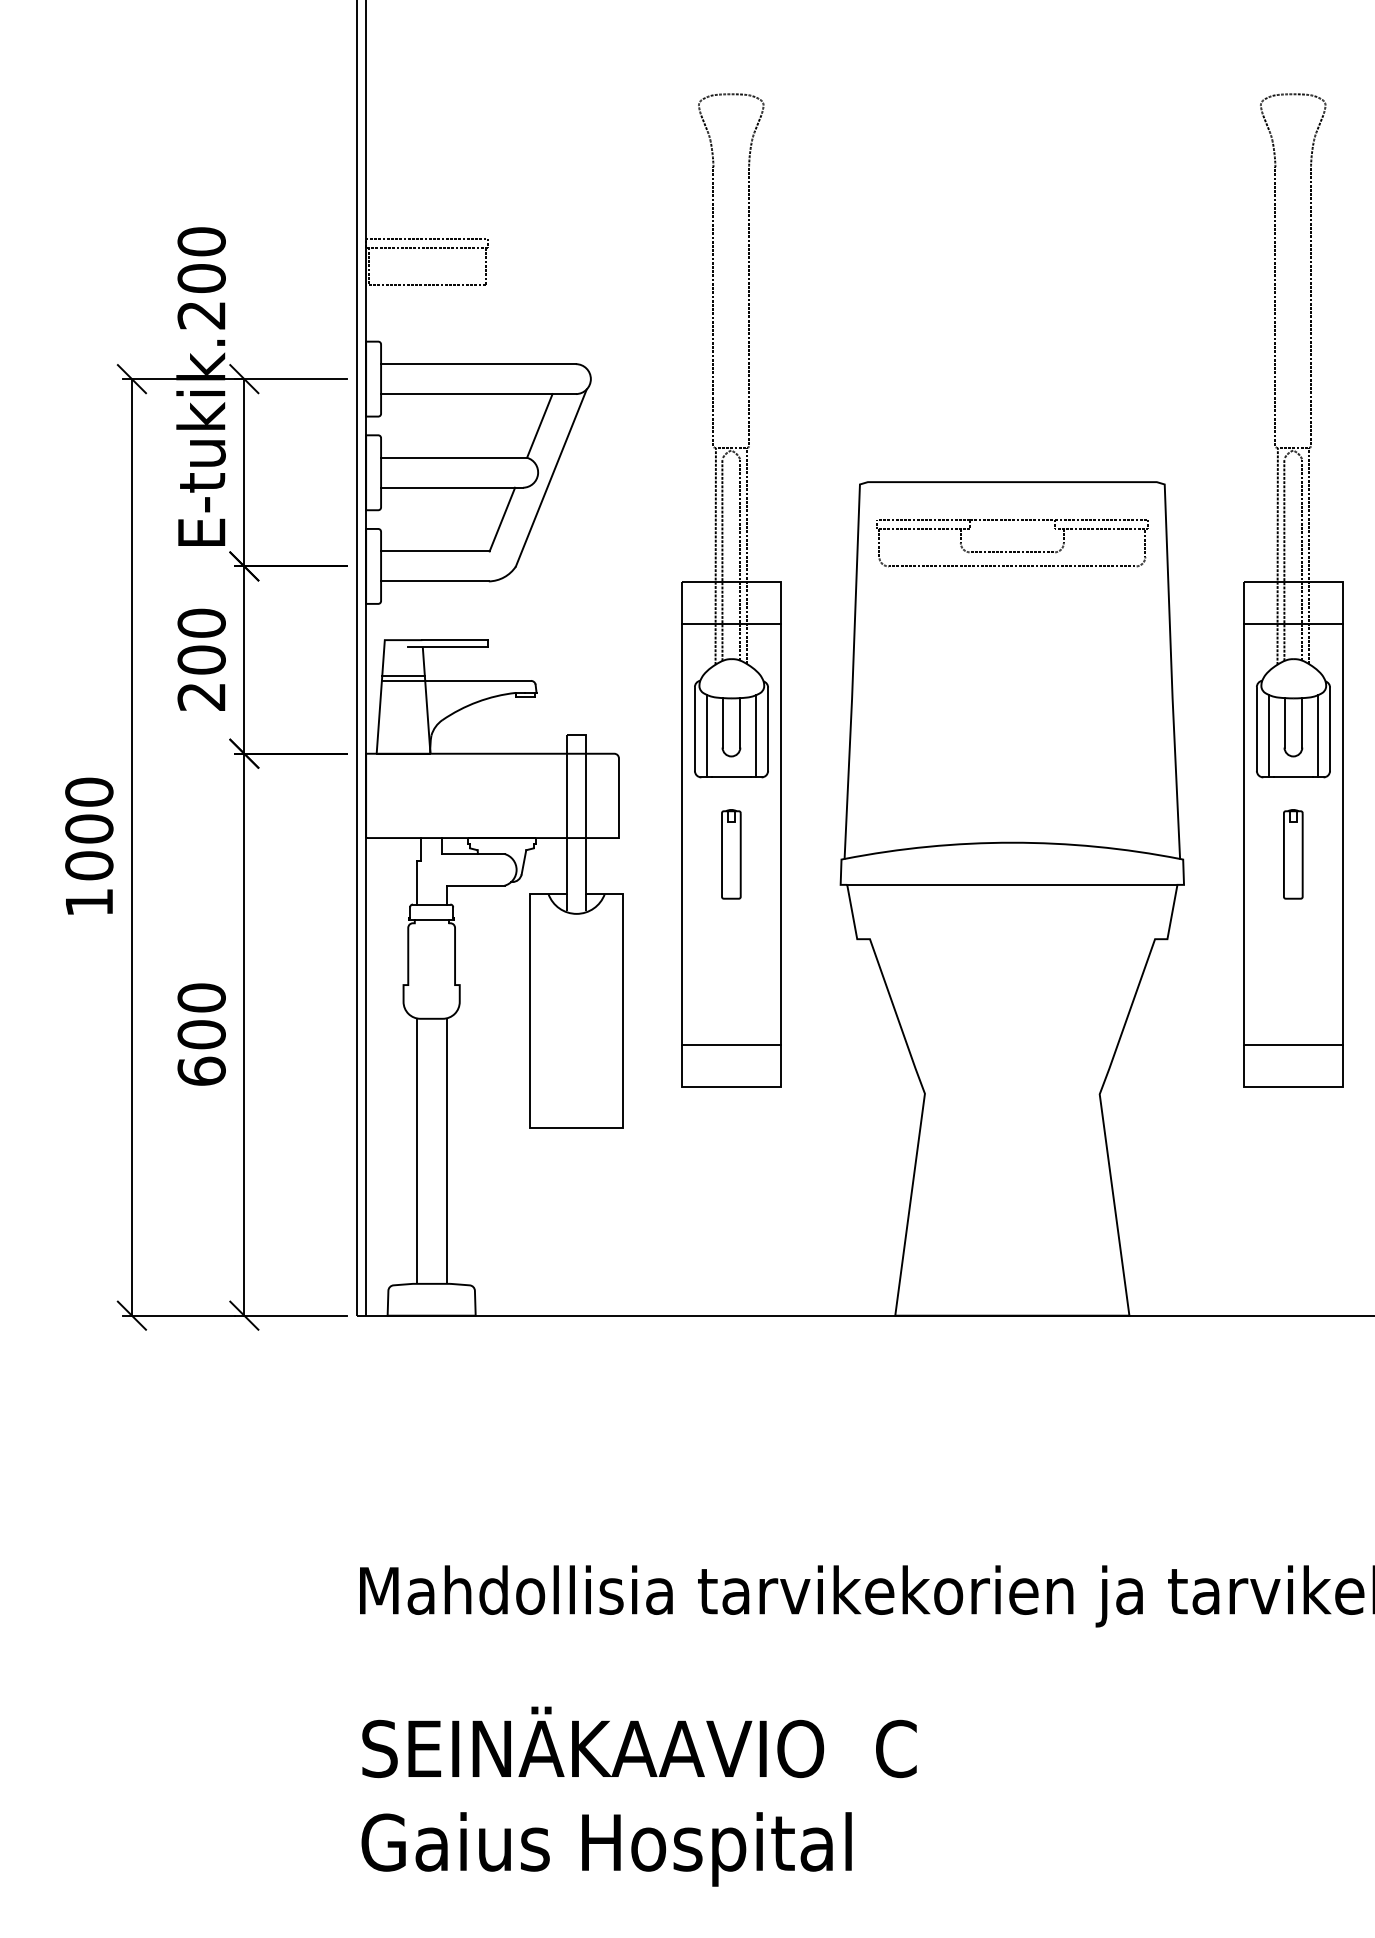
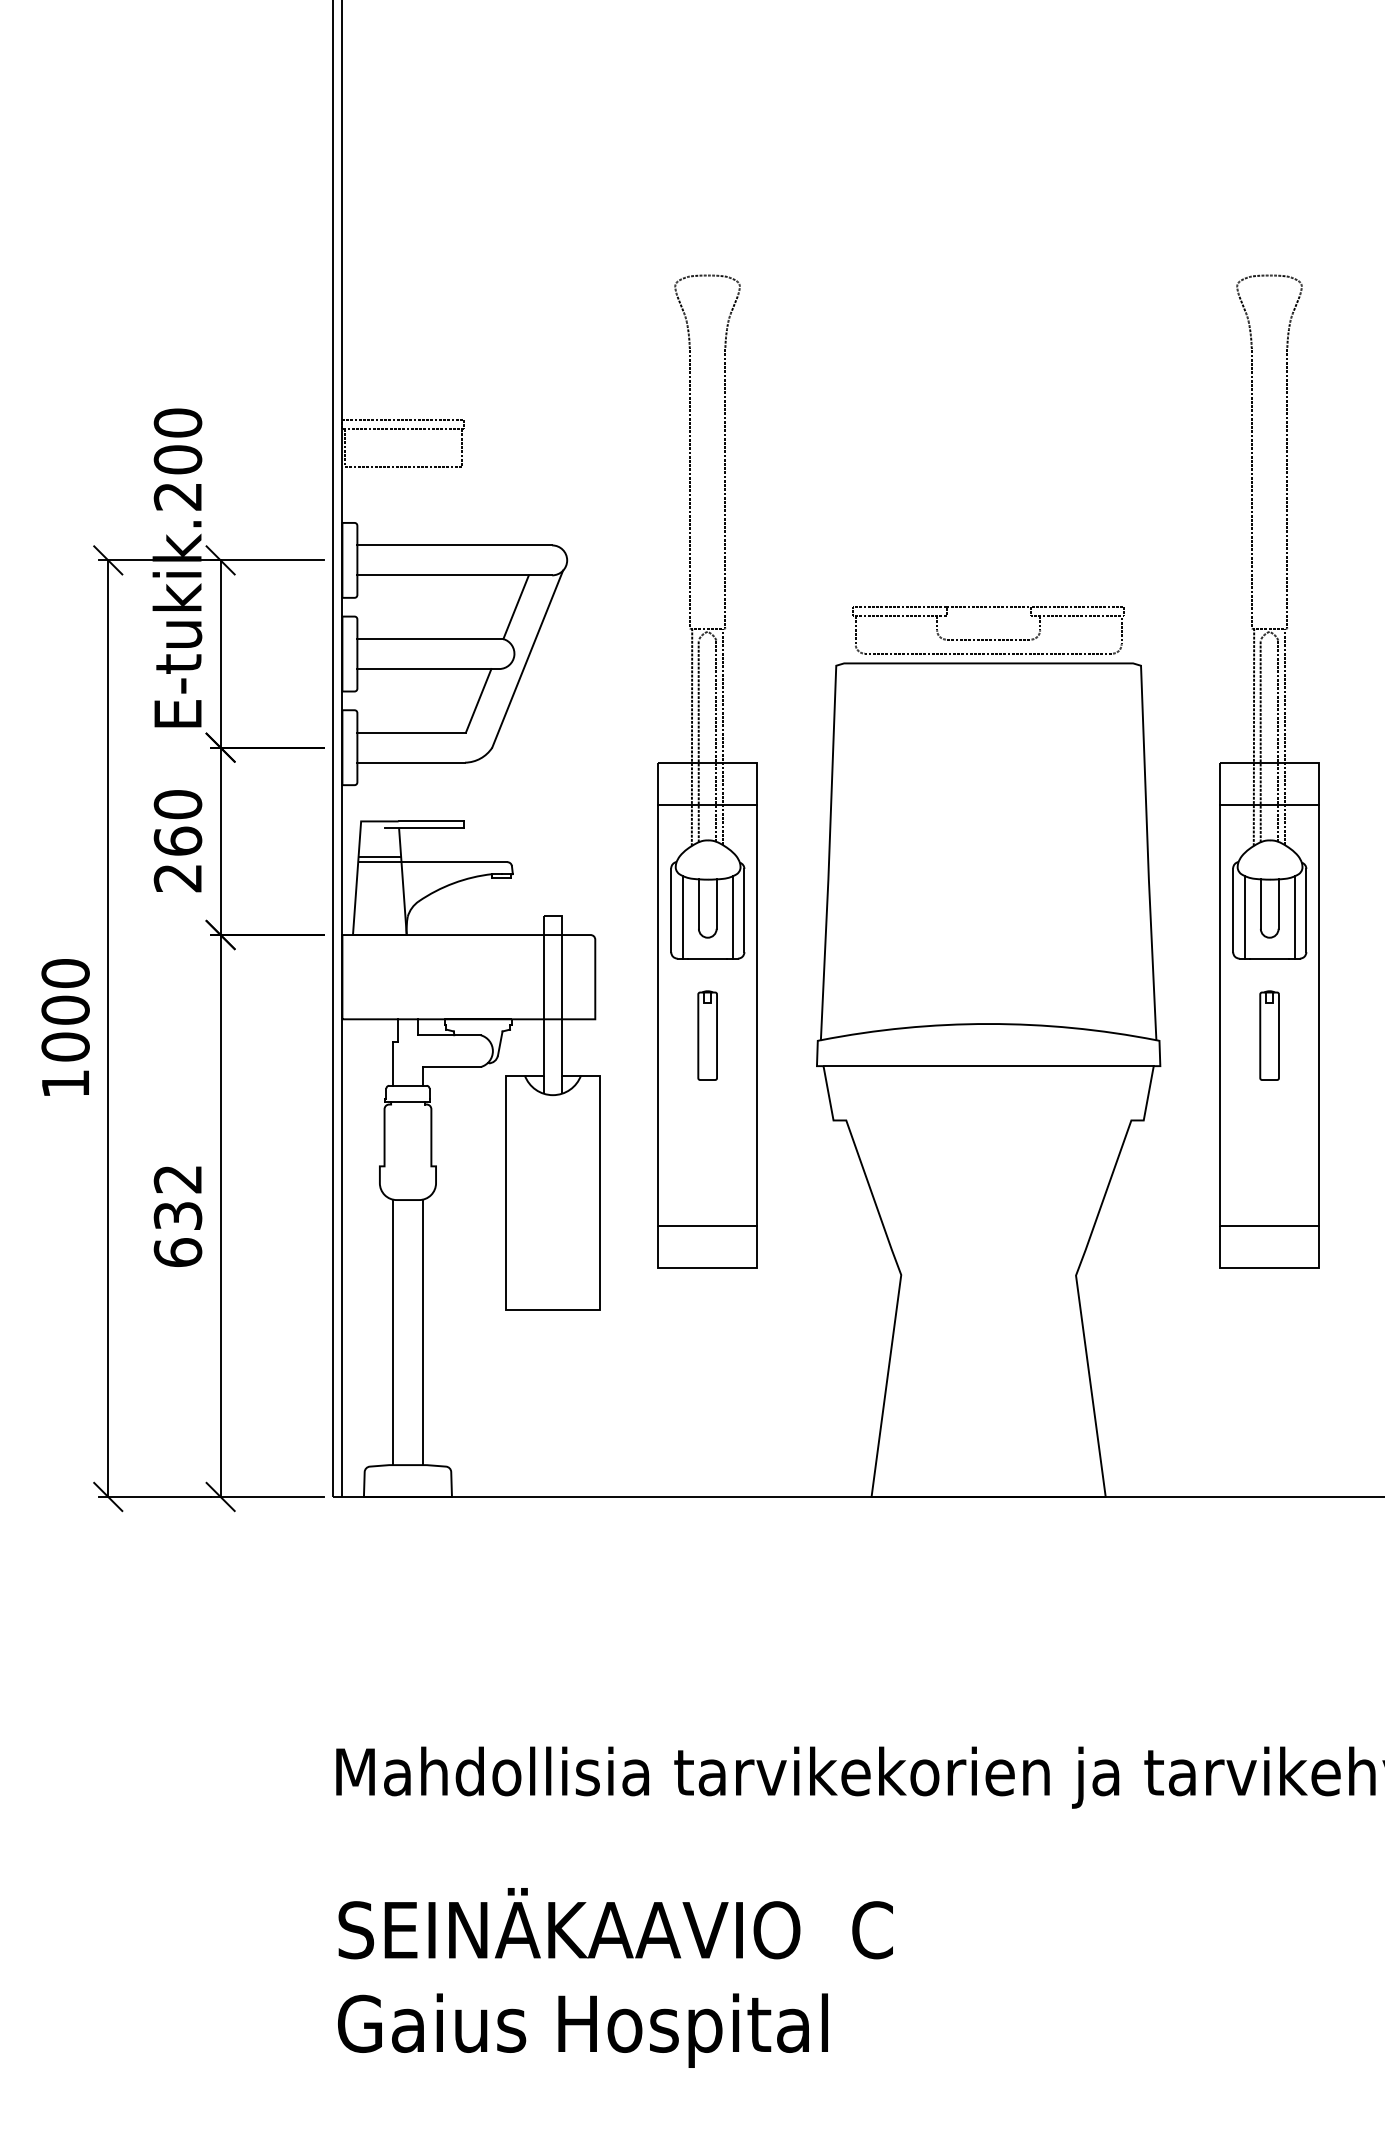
part: (1011, 552) -> (987, 639), moved
text: (201, 659) -> (177, 840), 200 -> 260
text: (201, 1016) -> (177, 1197), 600 -> 632

